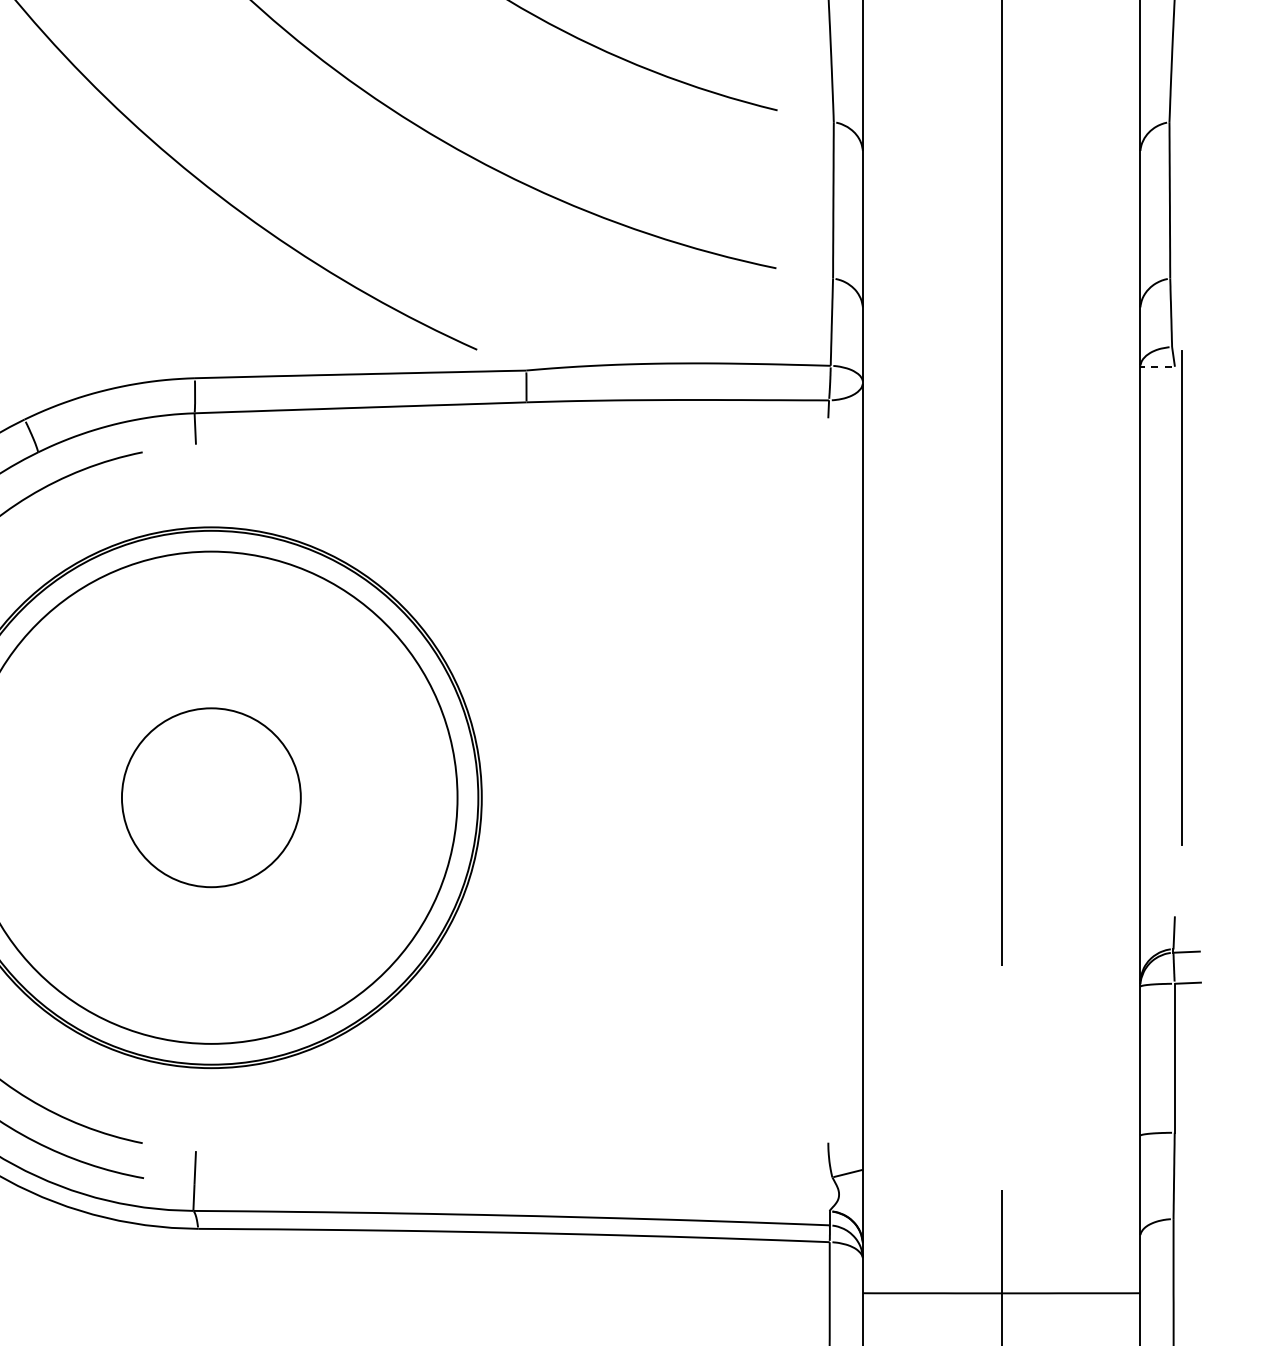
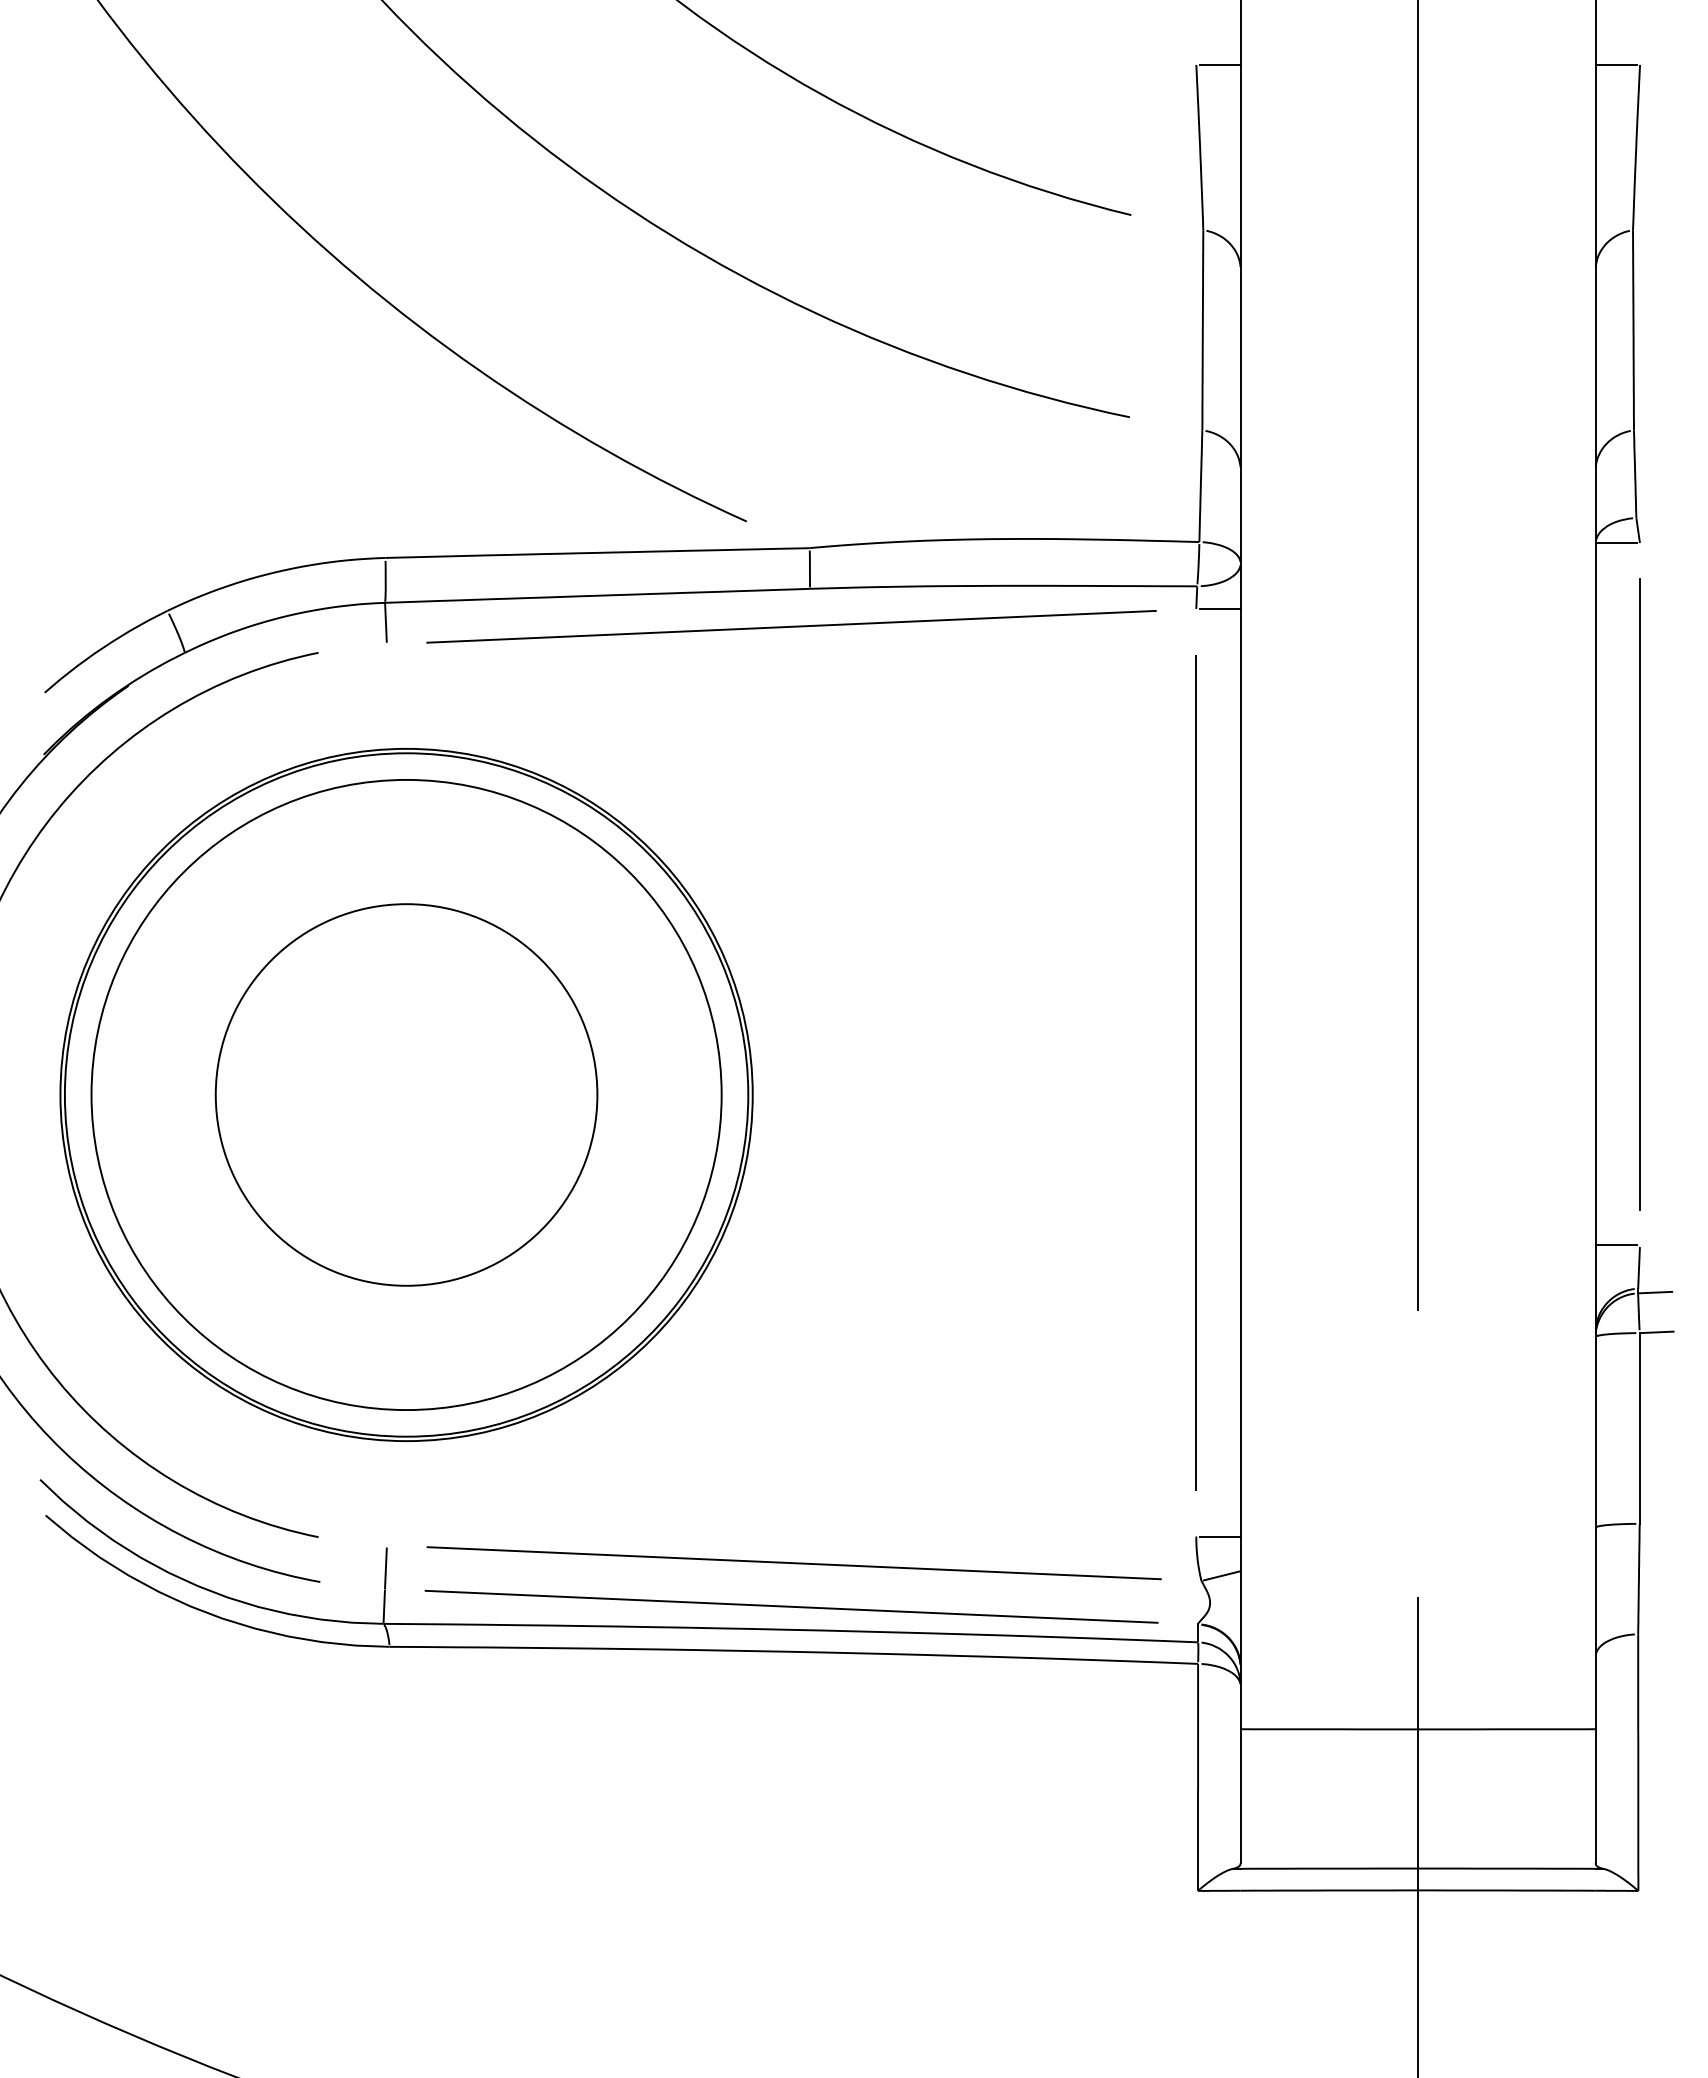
line: (1155, 366) -> (1615, 543), dashed -> solid
line: (846, 418) -> (1219, 609), added
line: (512, 431) -> (791, 626), added
line: (1181, 598) -> (1639, 894), moved
line: (828, 780) -> (1196, 1072), added
circle: (211, 797) -> (406, 1094), size x1.67
line: (1155, 914) -> (1615, 1244), added
line: (846, 1142) -> (1219, 1536), added
line: (513, 1163) -> (793, 1563), added
line: (512, 1197) -> (791, 1606), added

